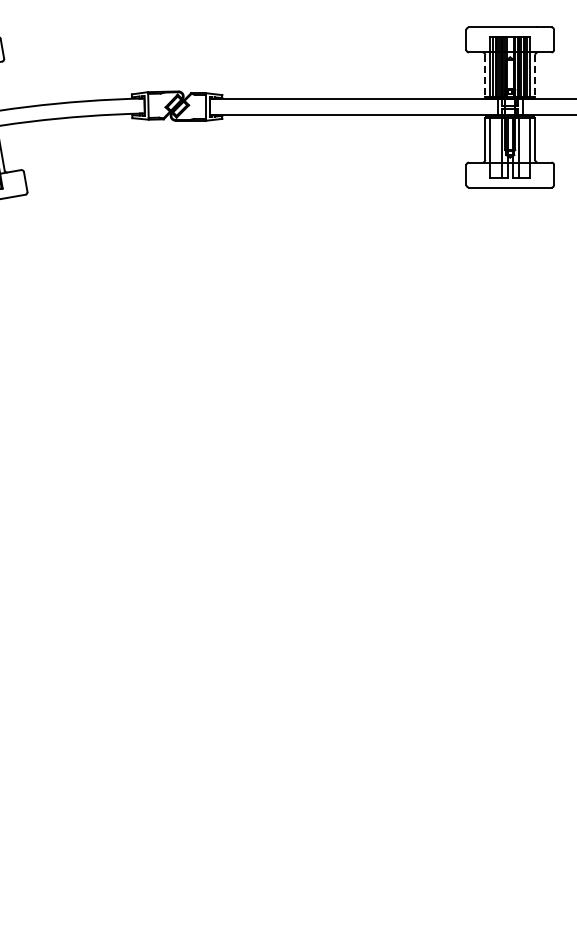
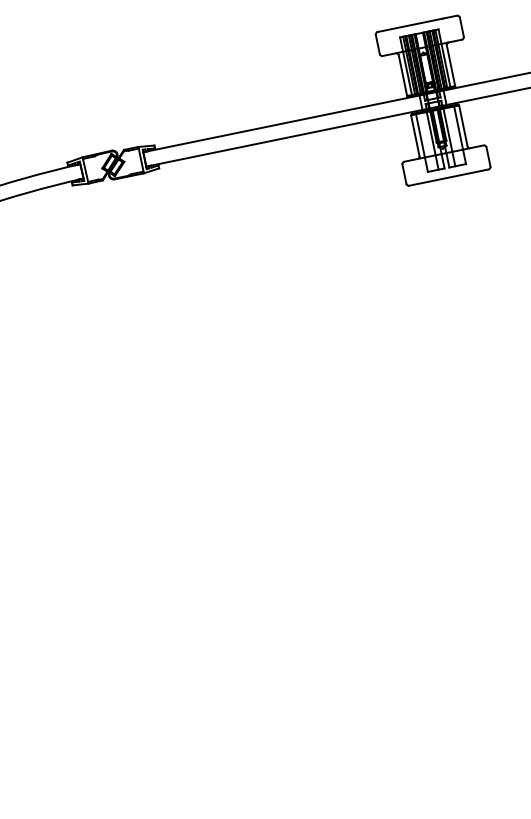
line: (485, 76) -> (403, 75), dashed -> solid
line: (535, 76) -> (451, 66), dashed -> solid

